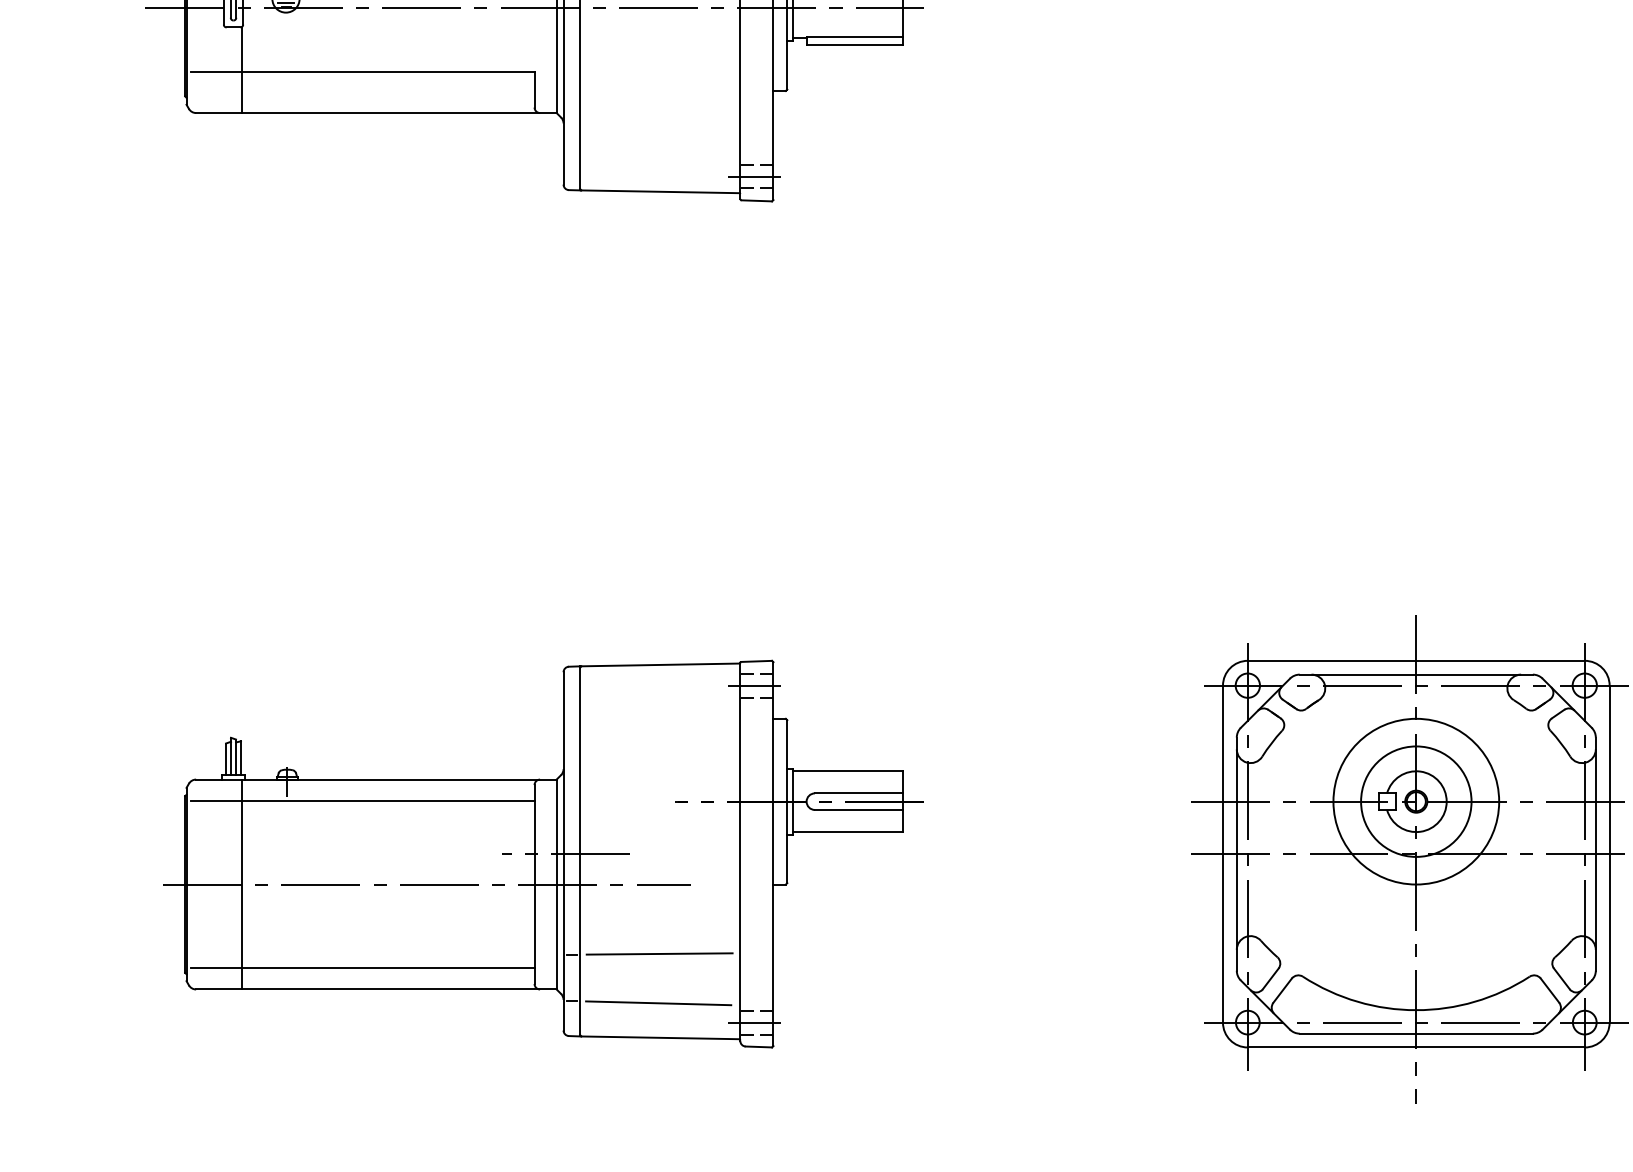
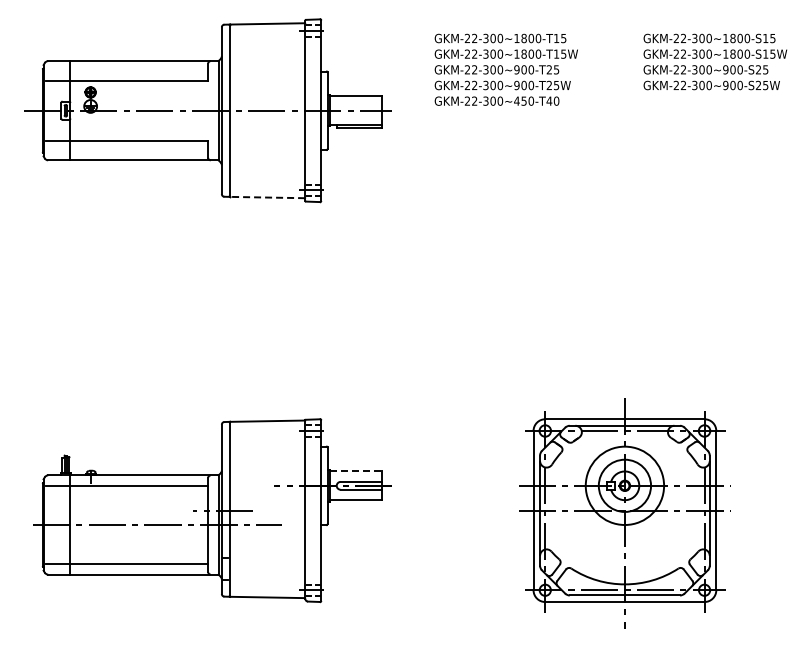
line: (660, 191) -> (267, 197), solid -> dashed
line: (848, 771) -> (356, 471), solid -> dashed
line: (658, 953) -> (266, 557), removed
line: (658, 1004) -> (266, 581), removed

